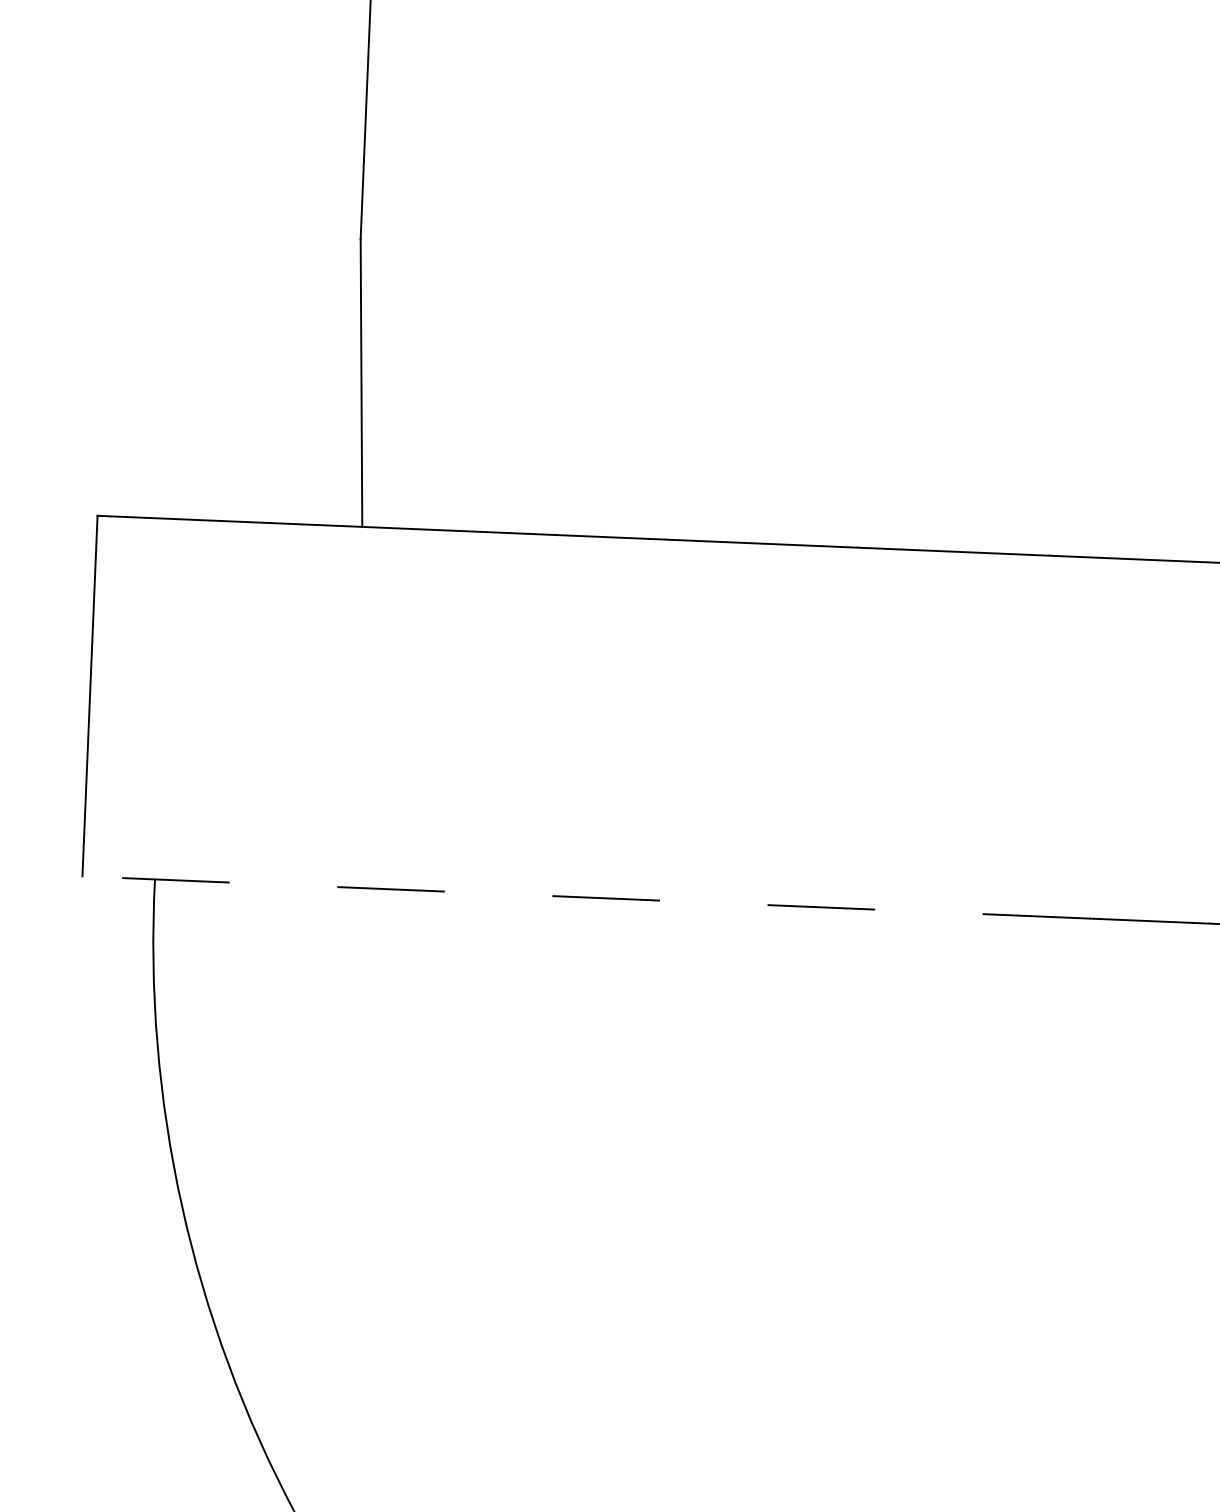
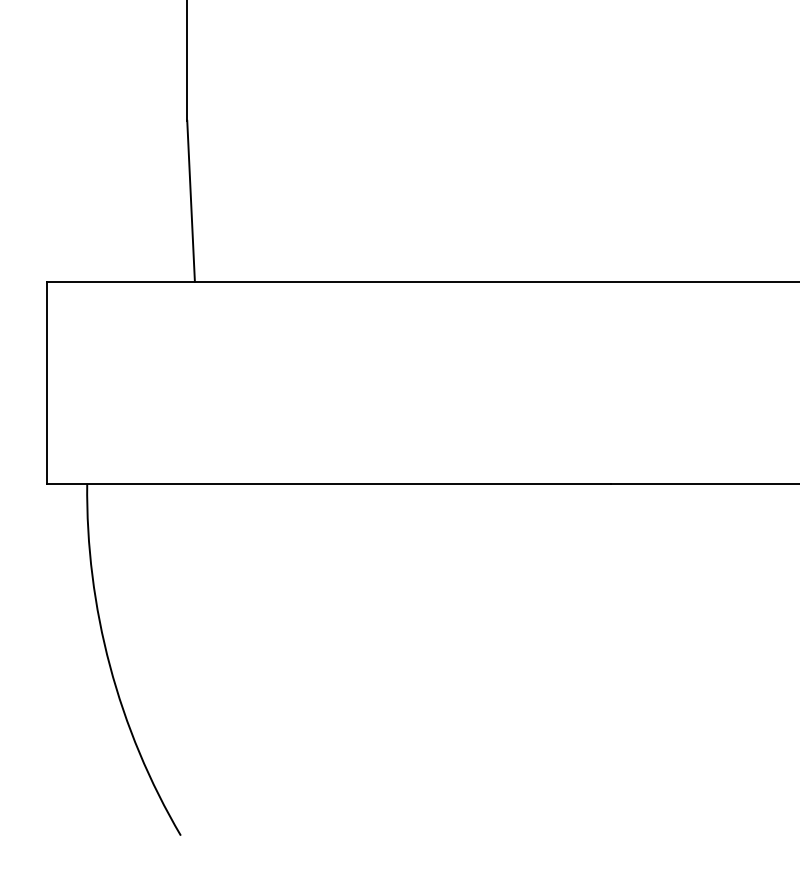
line: (585, 897) -> (328, 483), dashed -> solid

